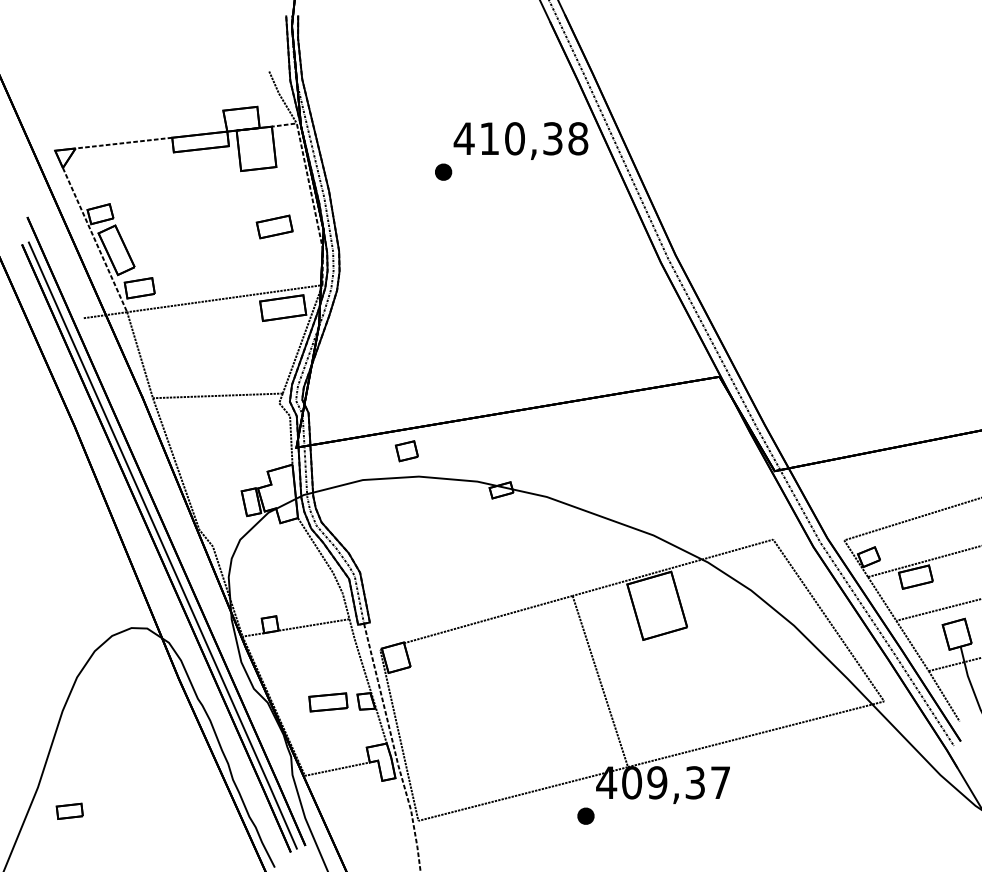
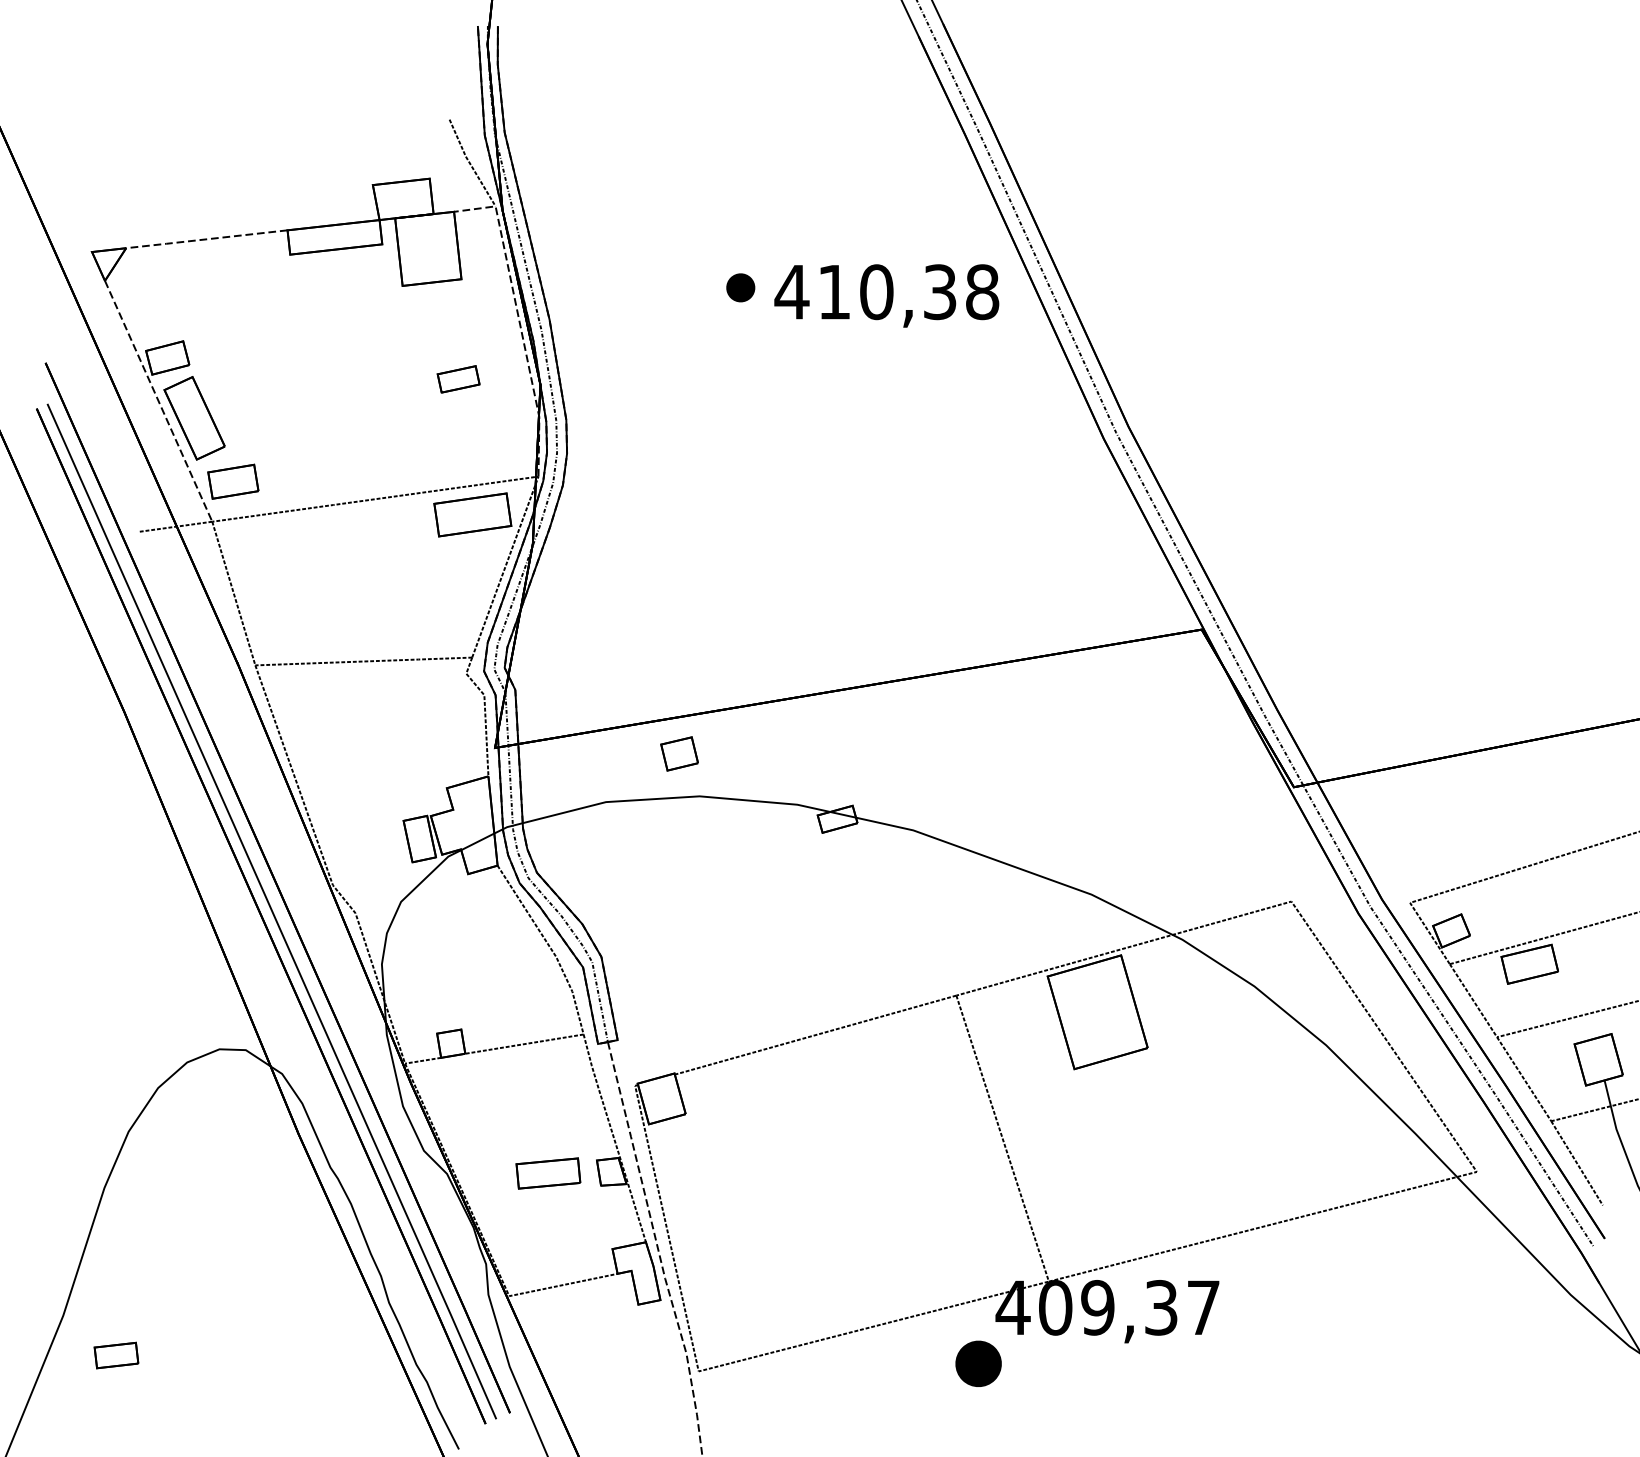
text: (520, 140) -> (885, 295), moved
part: (274, 226) -> (458, 378), size x0.7
part: (585, 815) -> (977, 1362), size x1.6

